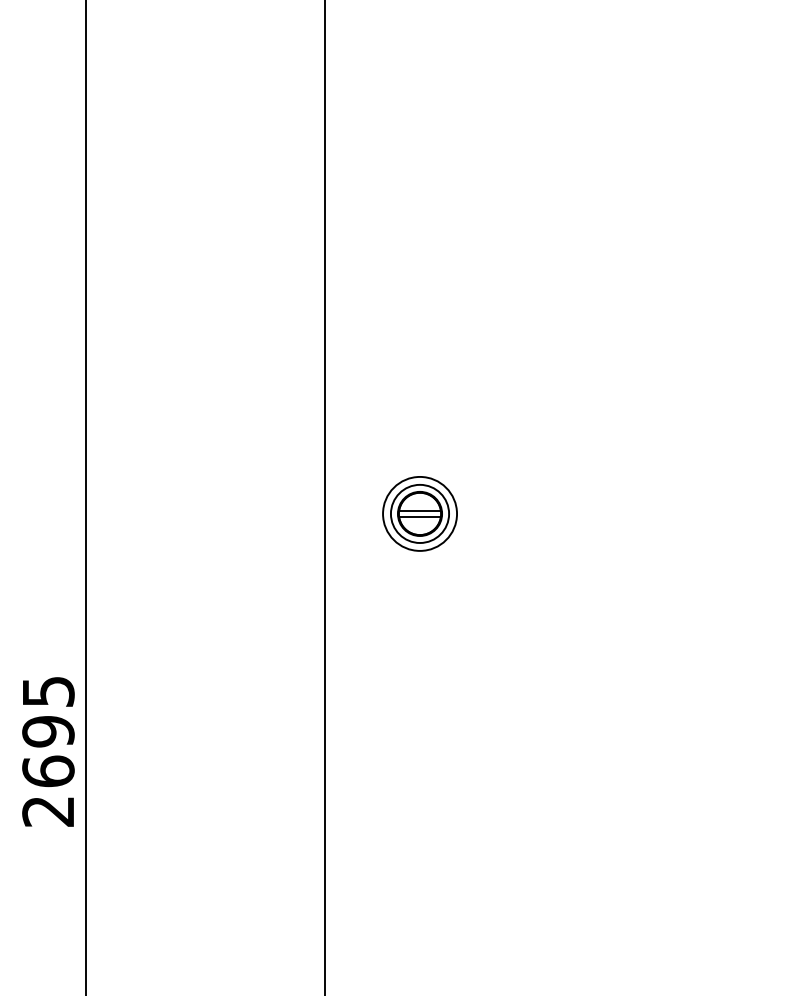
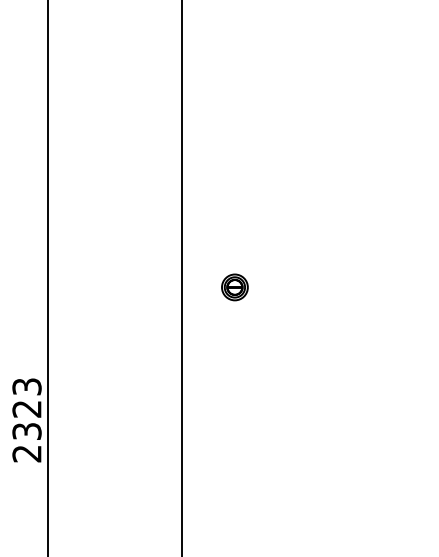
part: (419, 514) -> (234, 287), size x0.62
text: (47, 732) -> (26, 409), 2695 -> 2323

